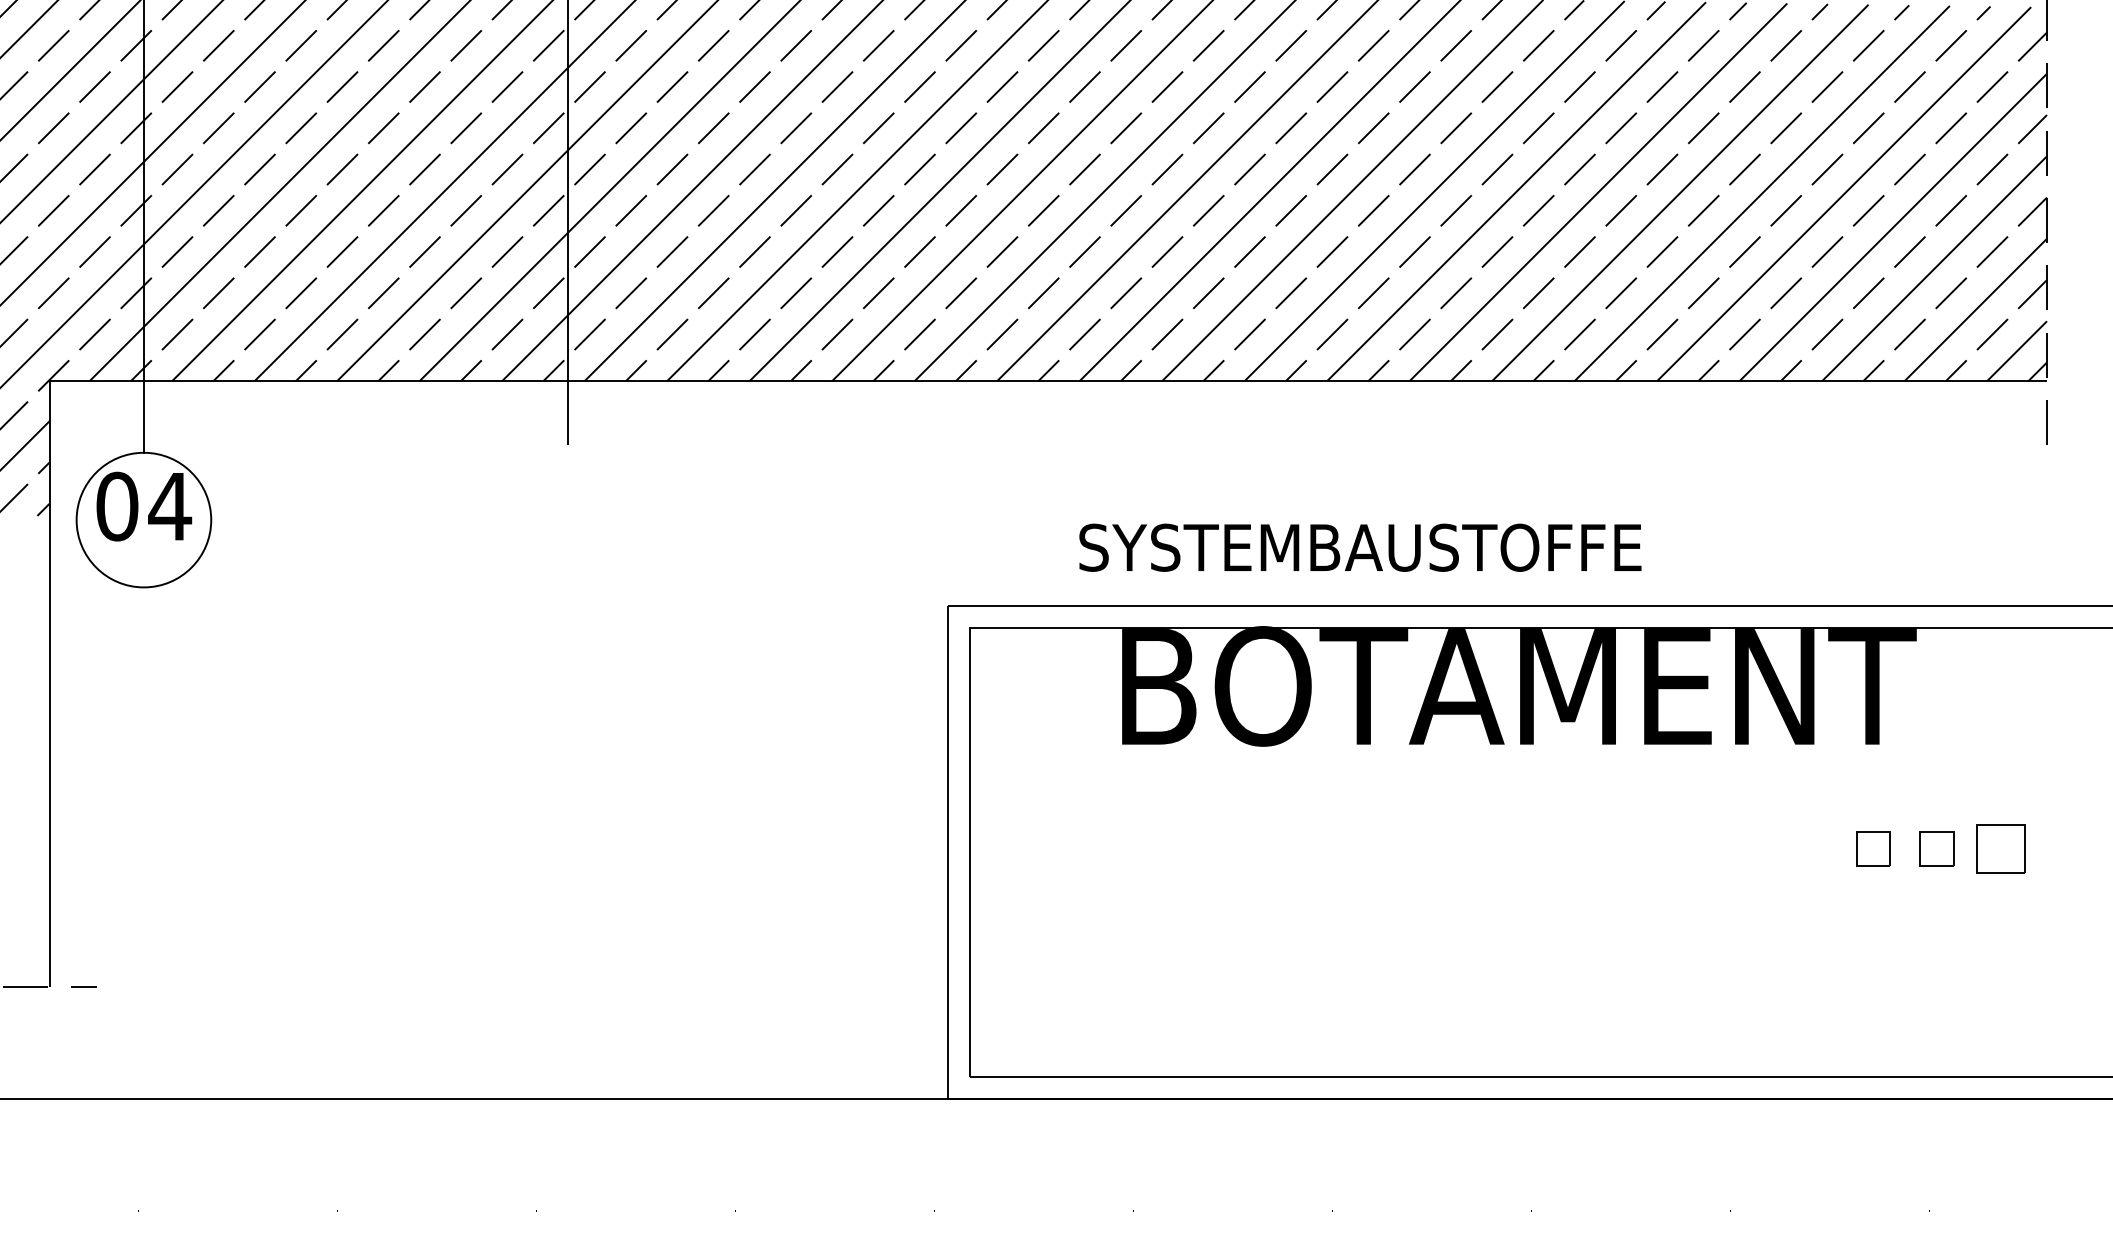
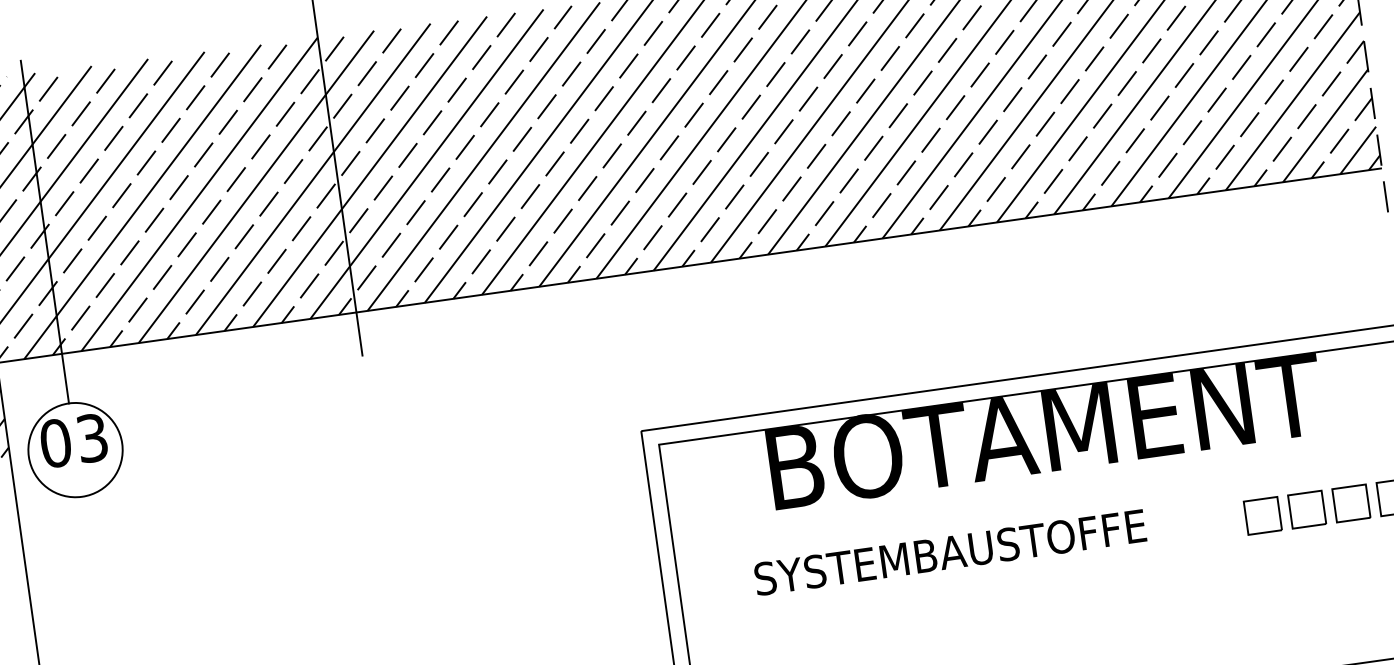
text: (170, 506) -> (92, 438), 04 -> 03
text: (1360, 547) -> (950, 552), moved
part: (1809, 848) -> (1262, 515), added
part: (1873, 848) -> (1307, 509), size x1.43
part: (1936, 848) -> (1350, 503), size x1.43

